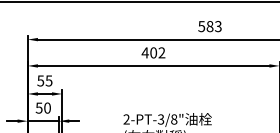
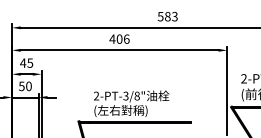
text: (161, 52) -> (126, 38), 402 -> 406
text: (41, 80) -> (23, 62), 55 -> 45

